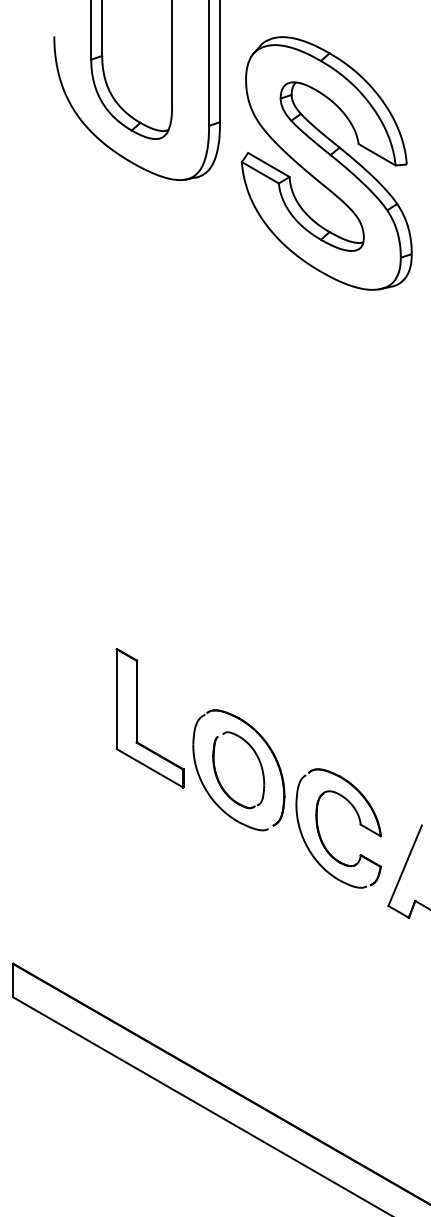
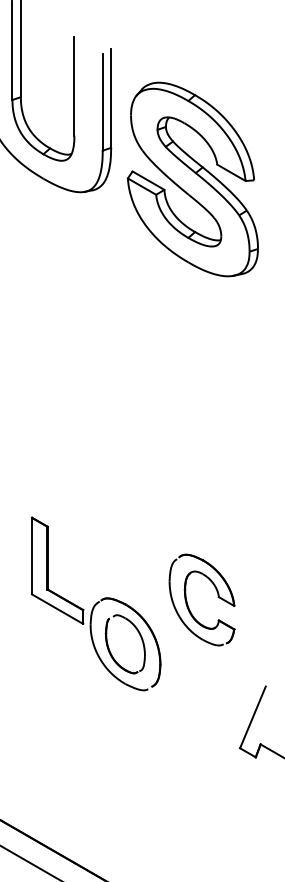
part: (137, 718) -> (47, 570), moved
part: (320, 834) -> (188, 604), moved

